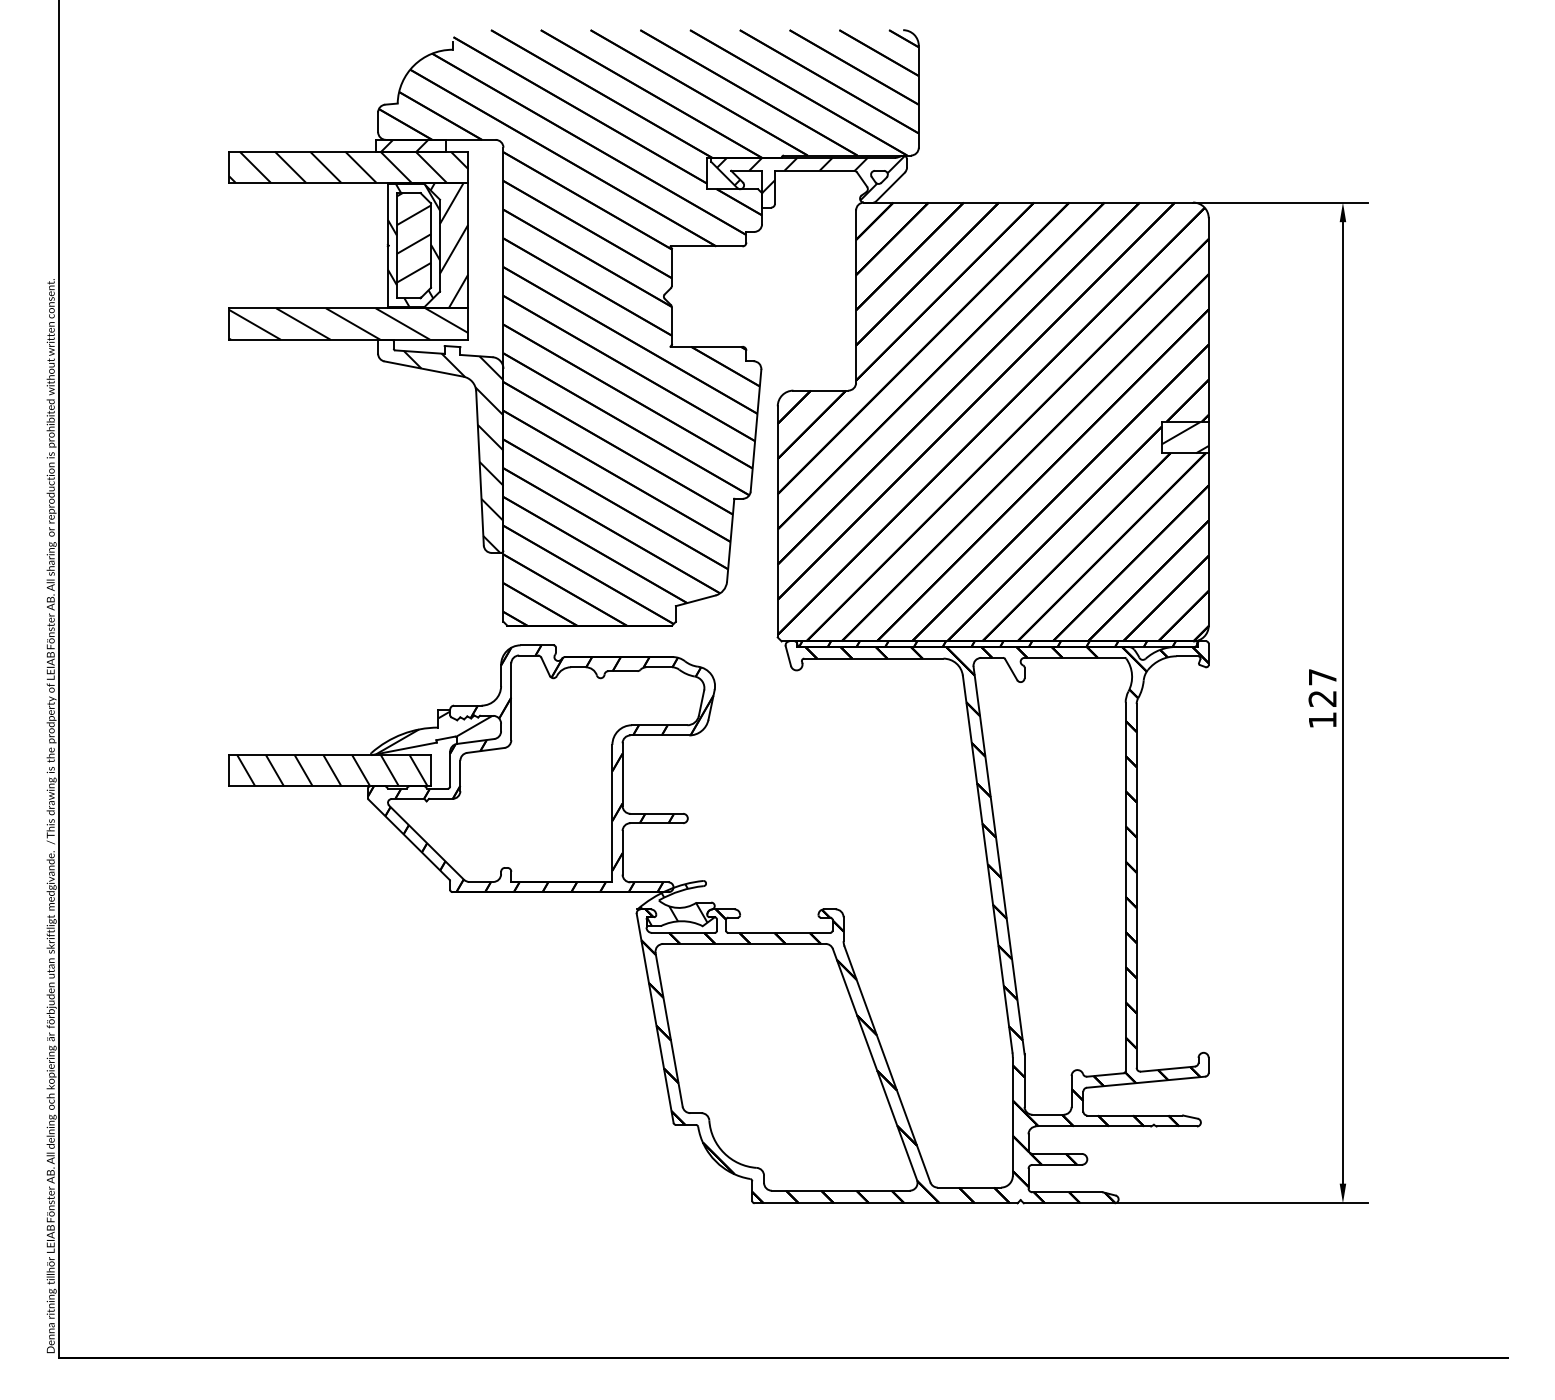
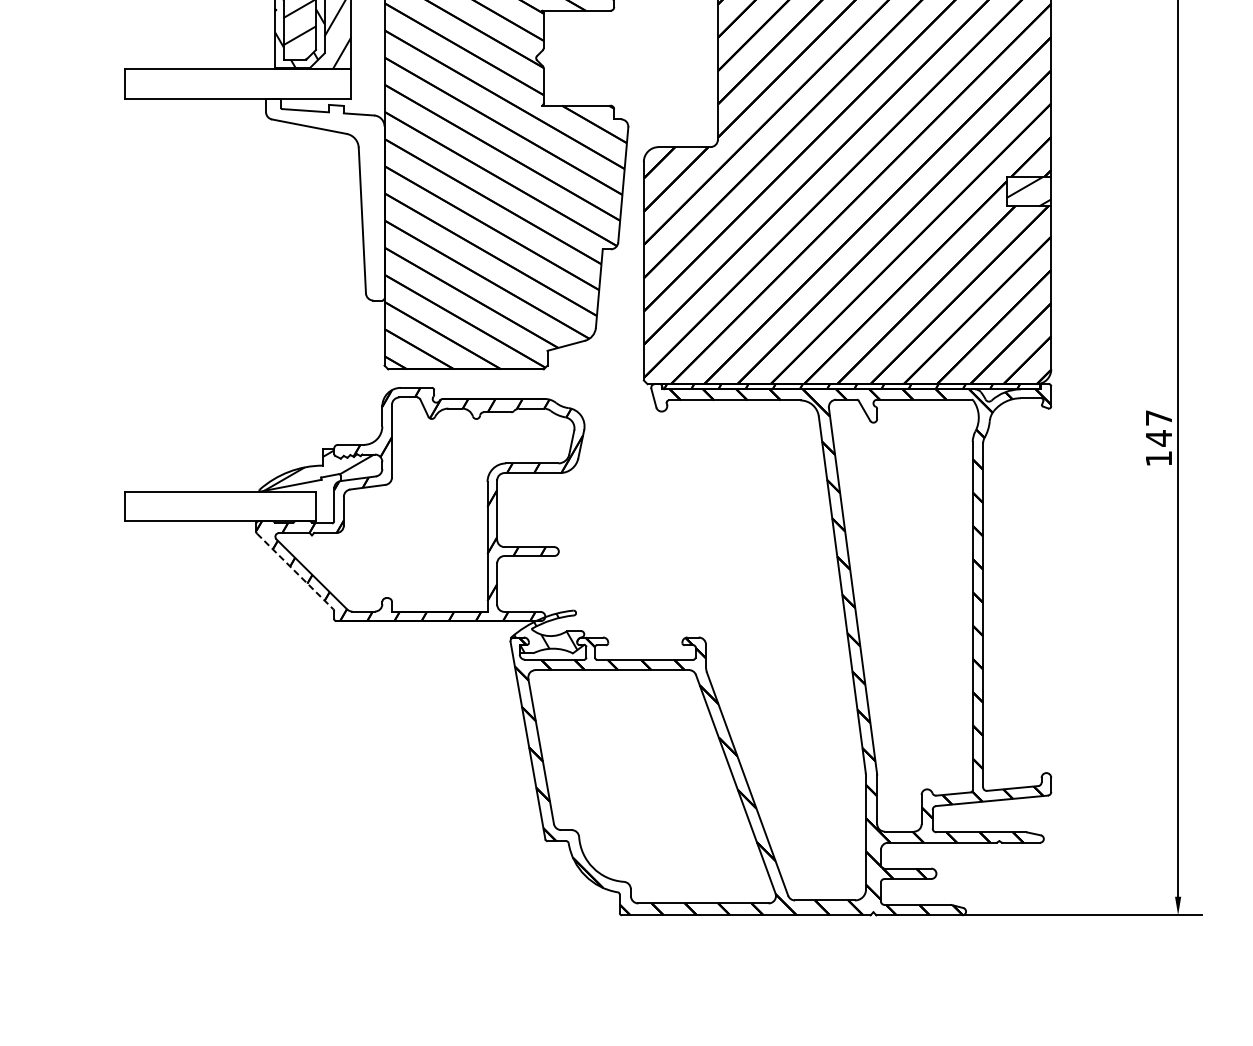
hatch: (348, 323) -> (238, 83), removed
hatch: (447, 445) -> (331, 198), removed
text: (1322, 698) -> (1158, 438), 127 -> 147
hatch: (332, 770) -> (222, 506), removed
line: (409, 839) -> (295, 571), solid -> dashed

